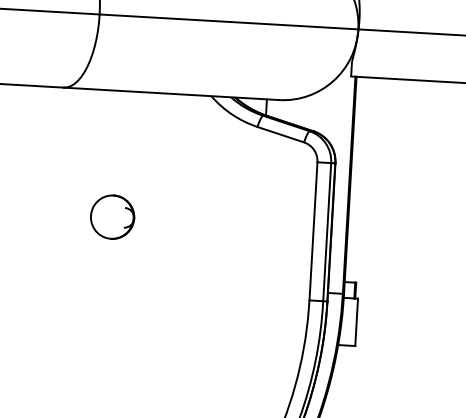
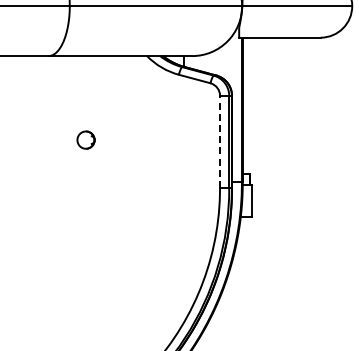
part: (111, 216) -> (85, 139), size x0.6
line: (314, 230) -> (220, 141), solid -> dashed

